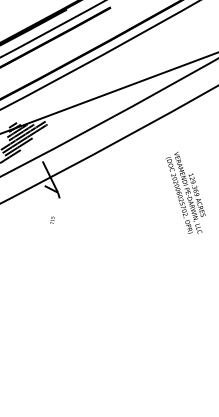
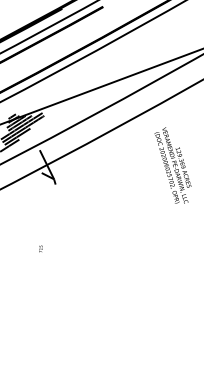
text: (185, 192) -> (172, 165), moved
text: (52, 219) -> (40, 248), moved

